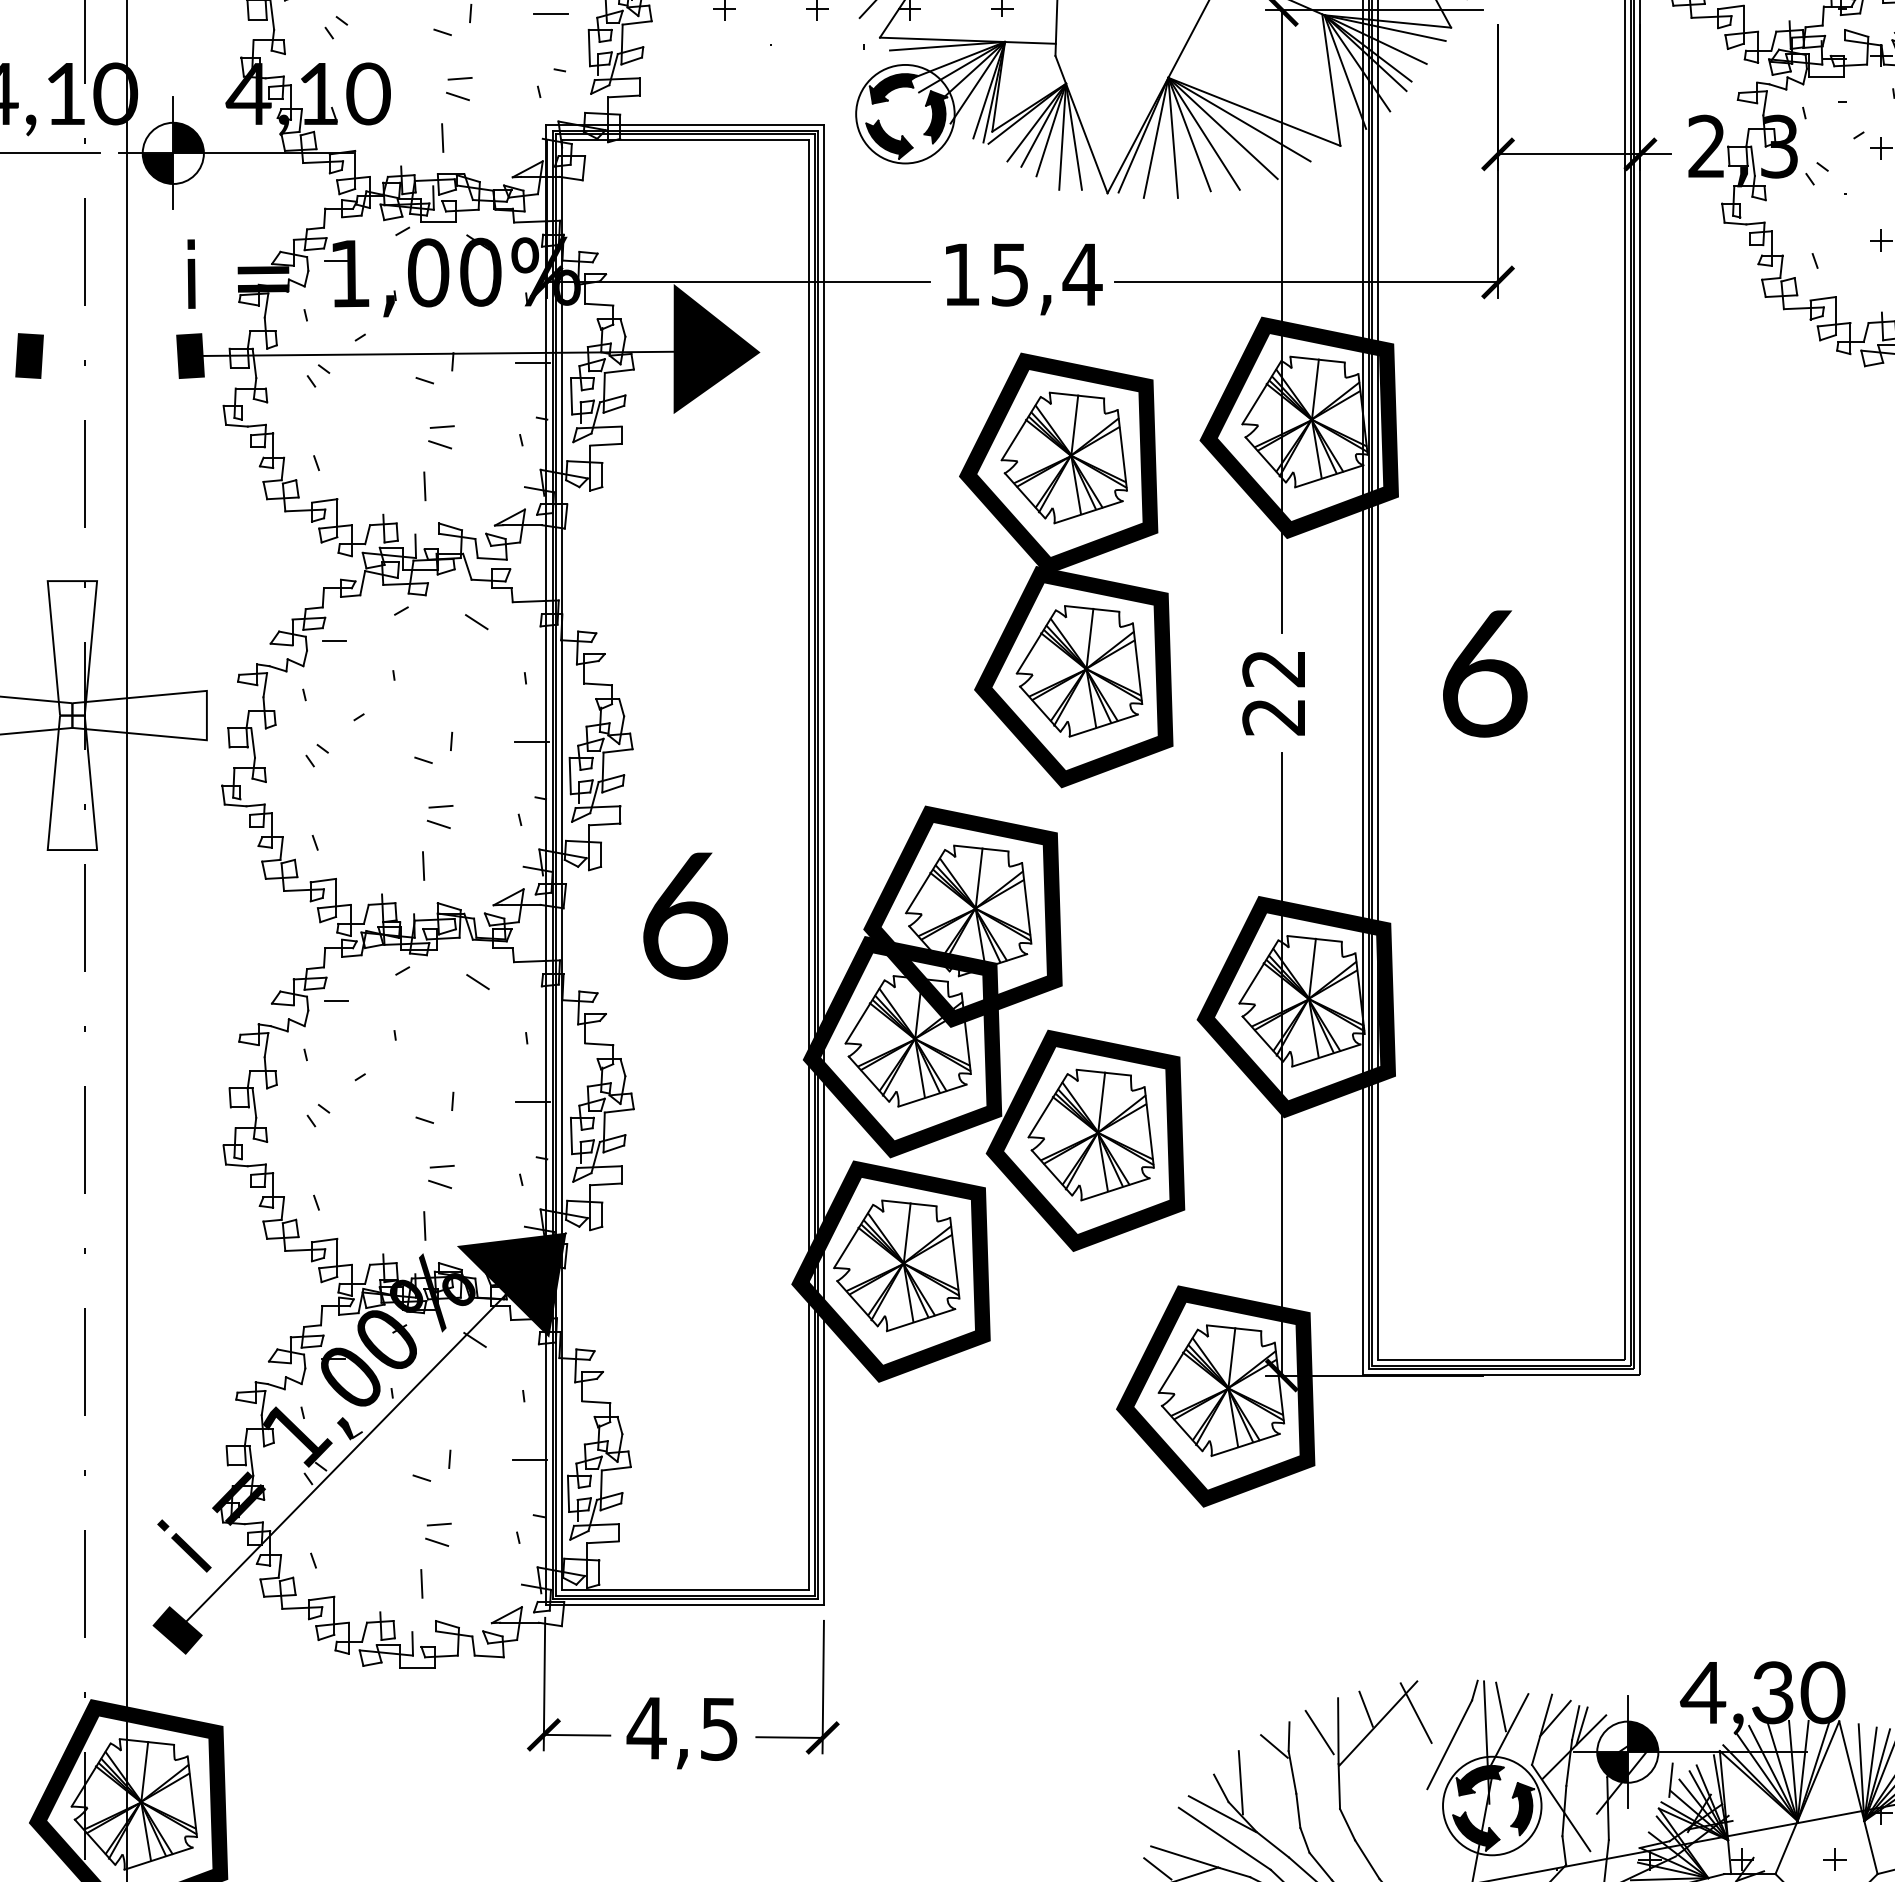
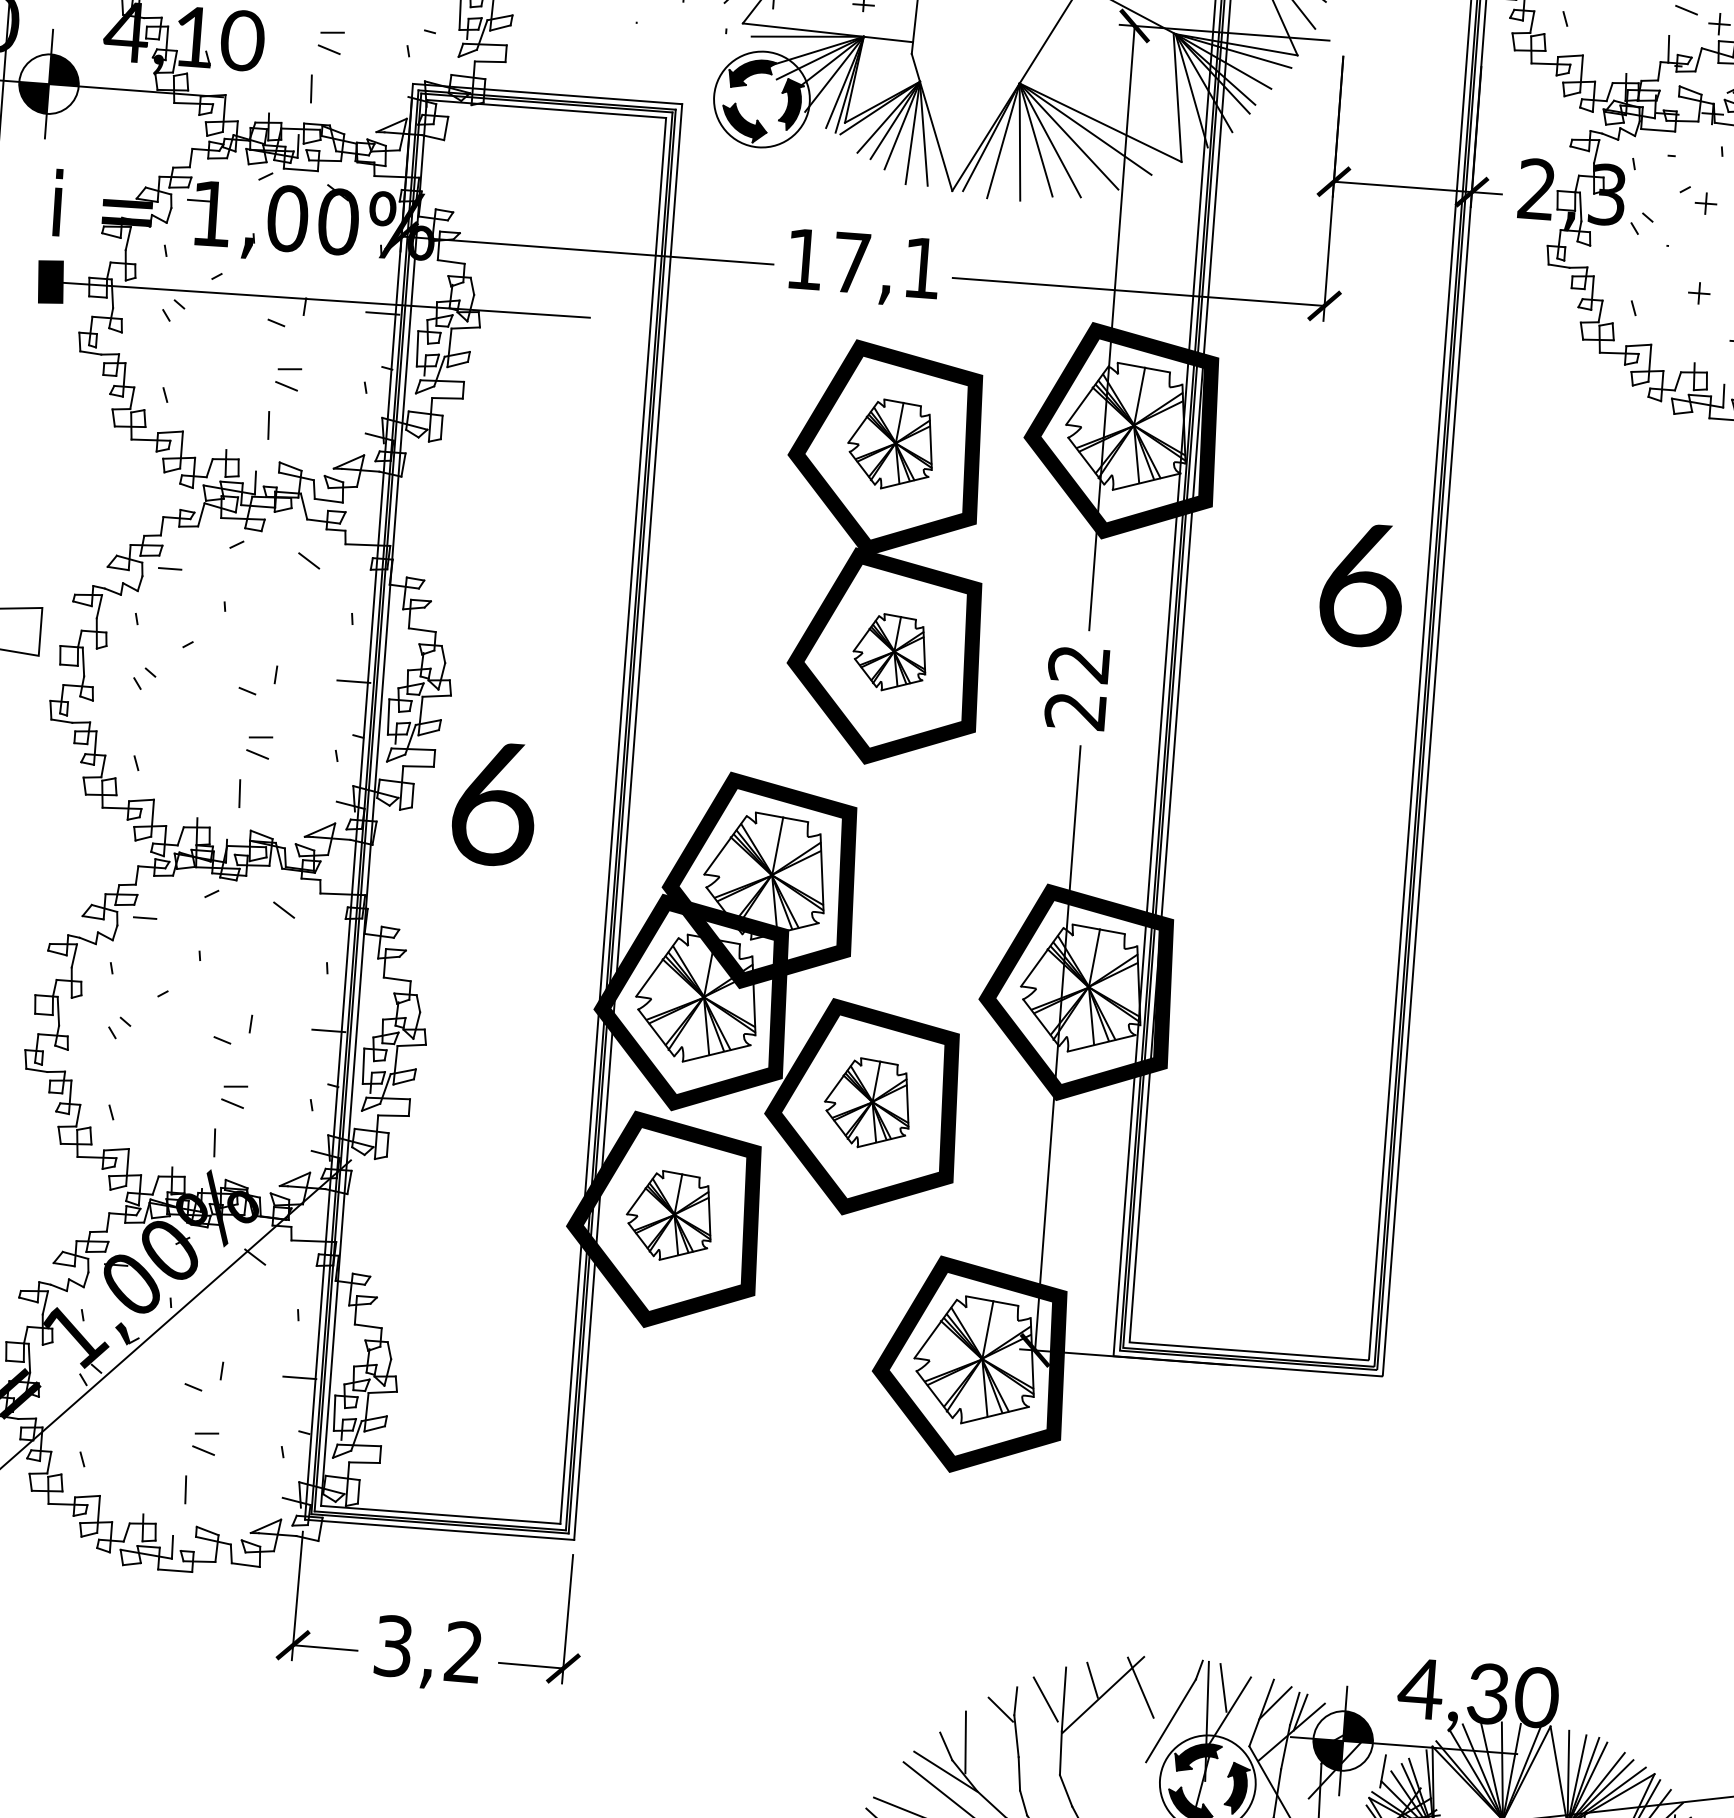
text: (1047, 274) -> (888, 265), 15,4 -> 17,1
fill: (716, 348) -> (561, 313), removed
part: (1063, 457) -> (890, 444), size x0.7
part: (1079, 671) -> (890, 652), size x0.6
text: (1485, 673) -> (1362, 584), moved
text: (685, 915) -> (494, 803), moved
part: (1090, 1134) -> (867, 1102), size x0.7
part: (896, 1265) -> (669, 1215), size x0.7
fill: (511, 1284) -> (294, 1205), removed
text: (681, 1728) -> (427, 1649), 4,5 -> 3,2

